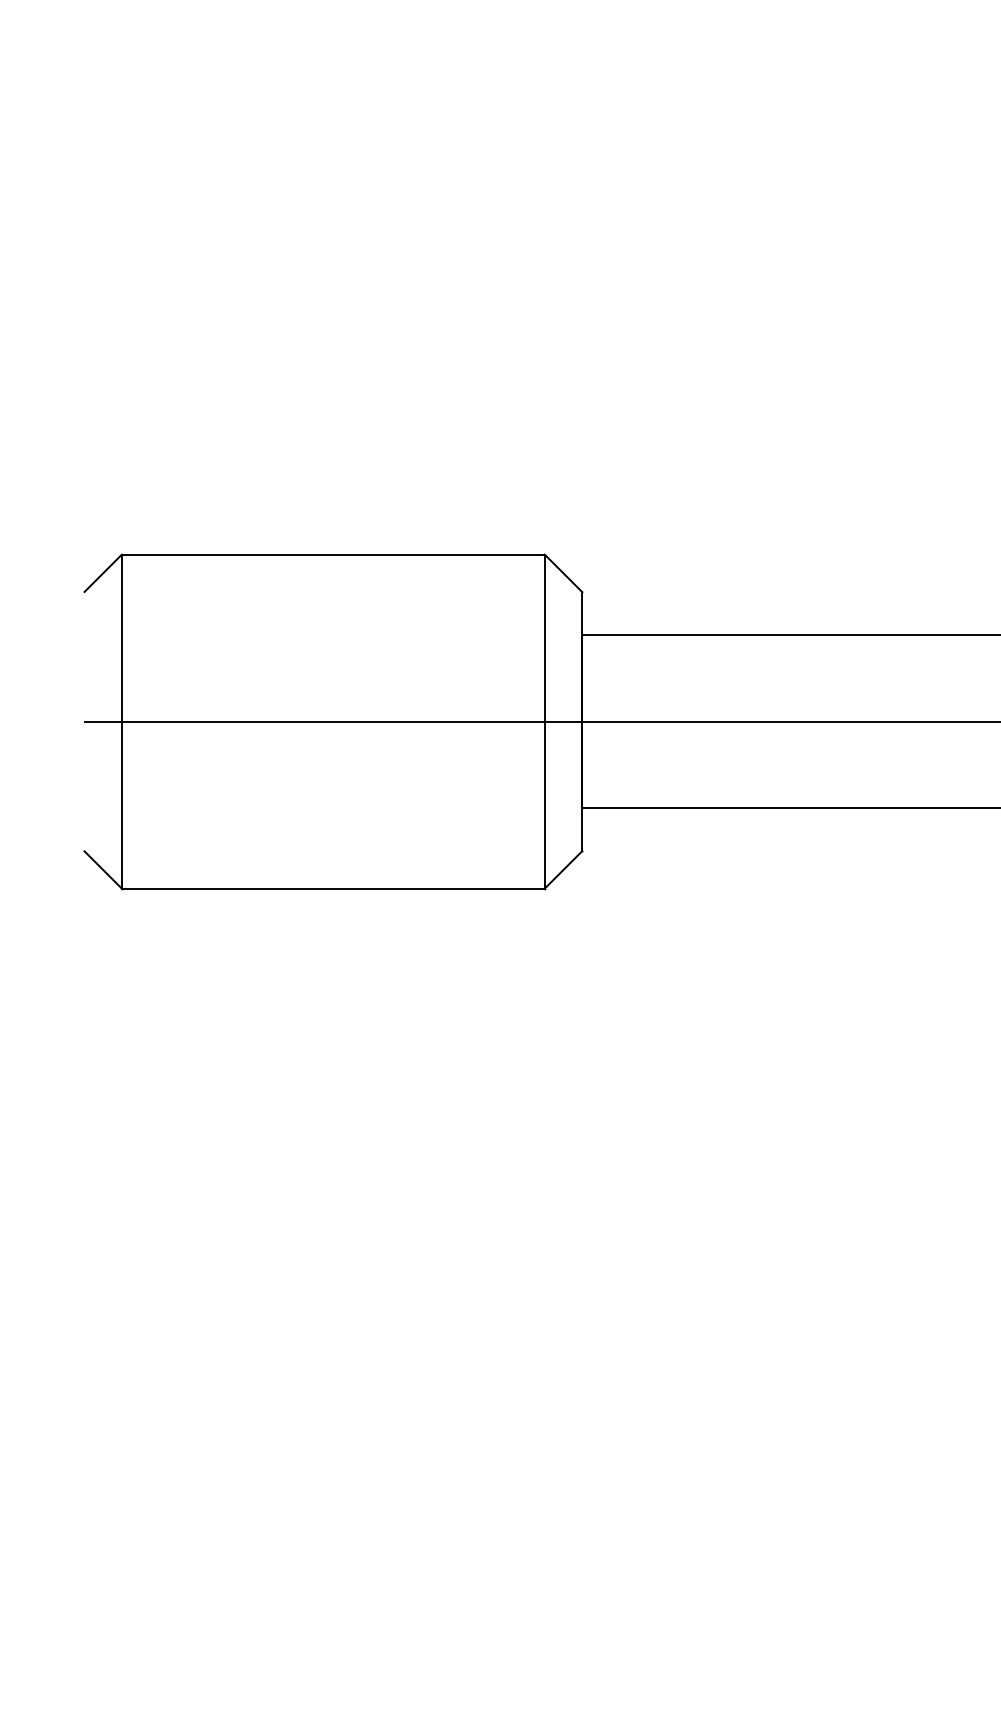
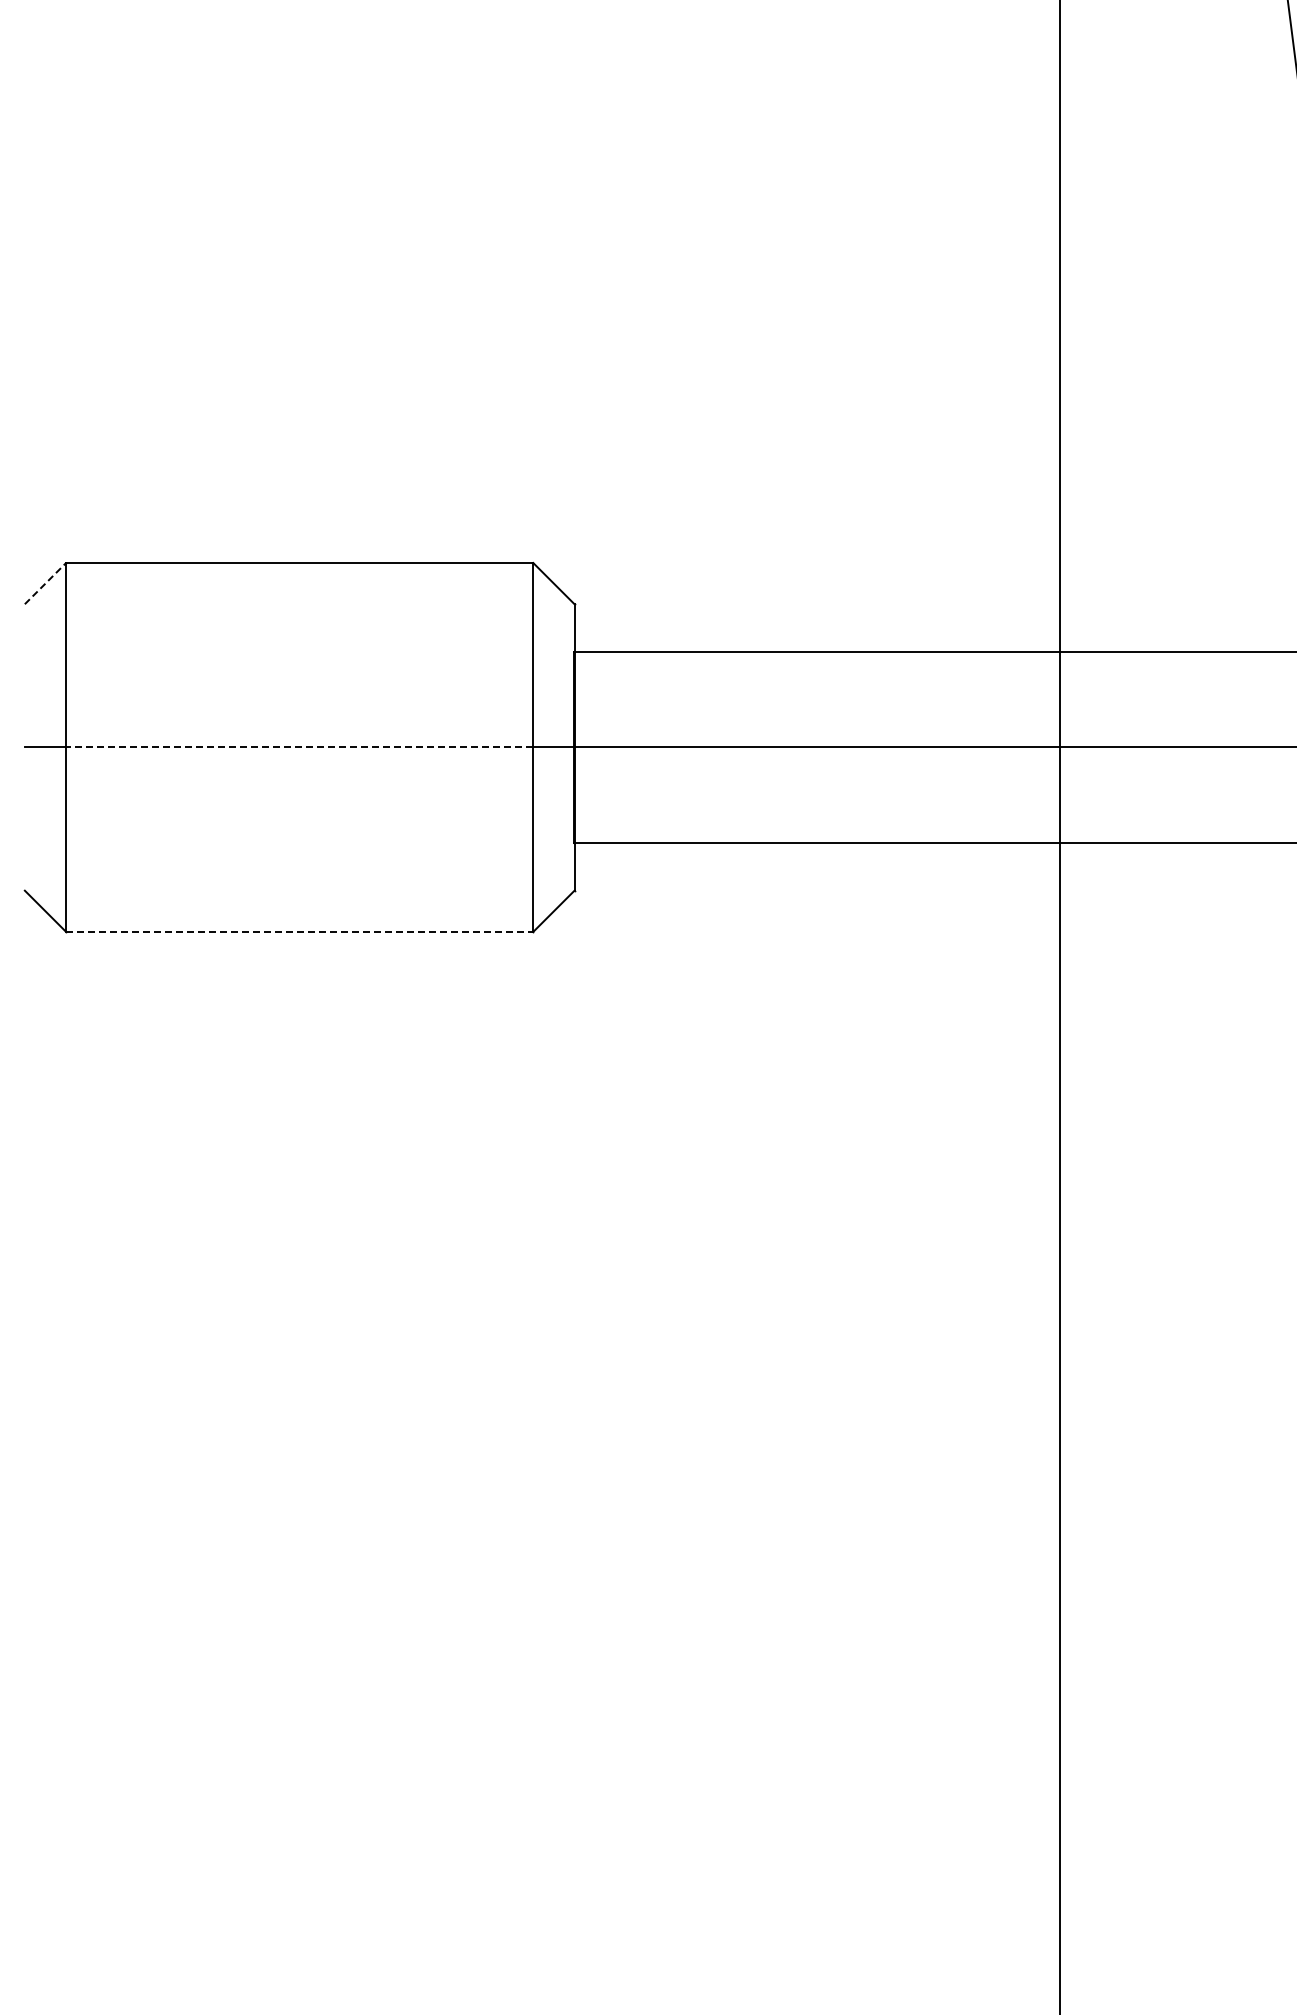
line: (103, 573) -> (45, 583), solid -> dashed
line: (333, 721) -> (299, 747), solid -> dashed
line: (333, 888) -> (299, 931), solid -> dashed

